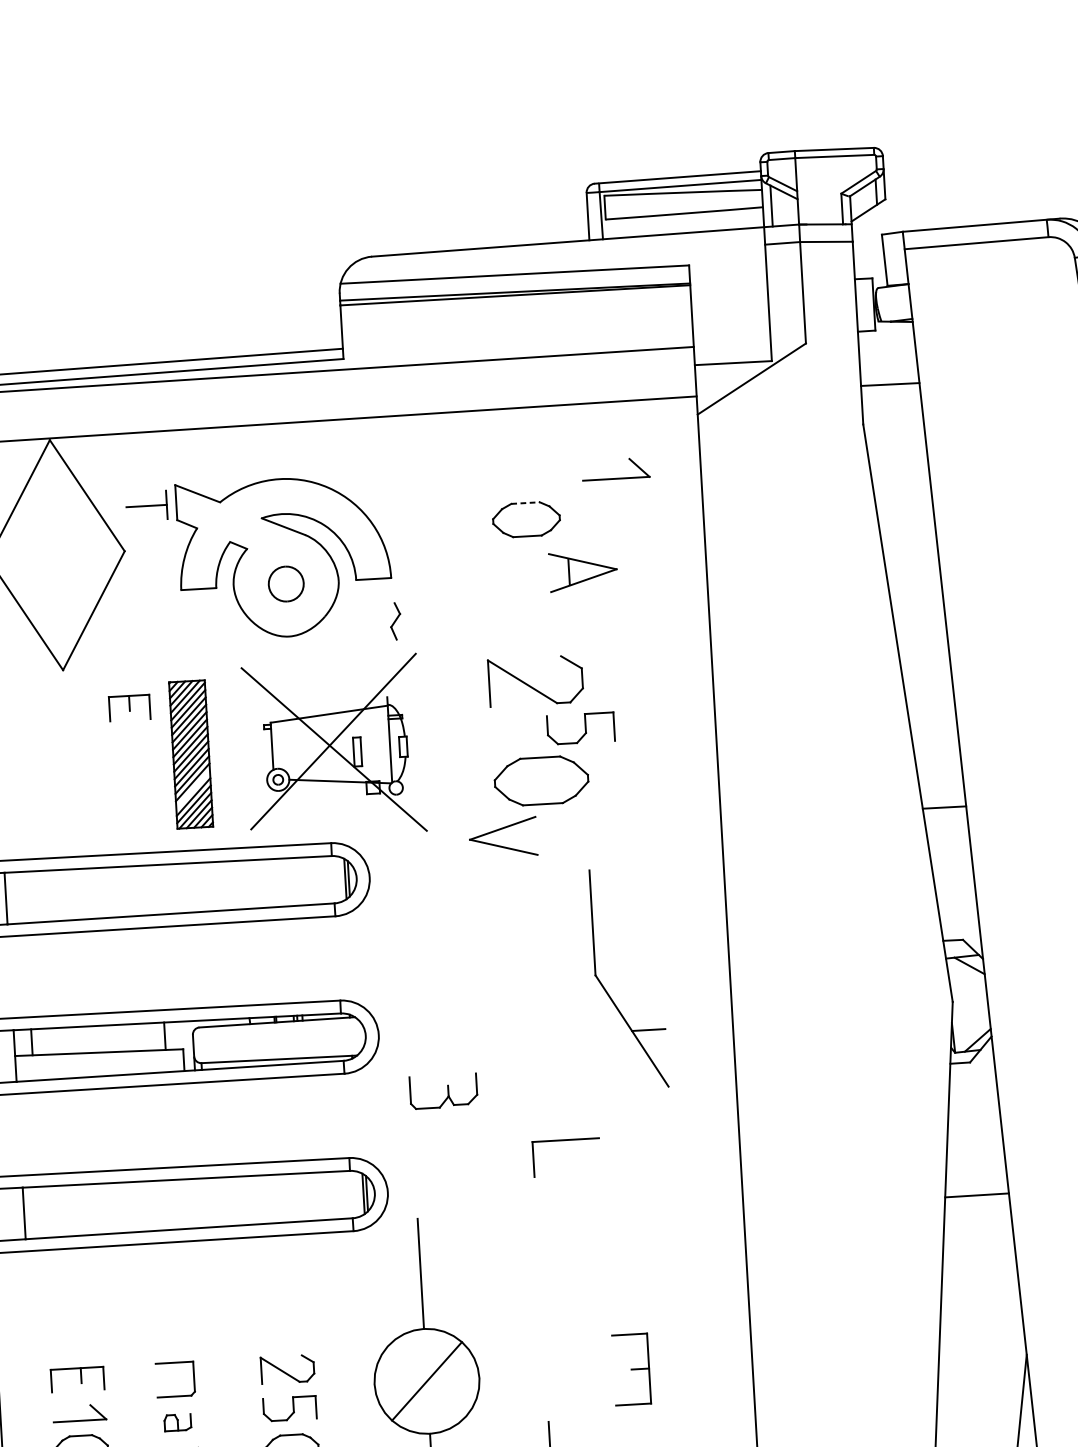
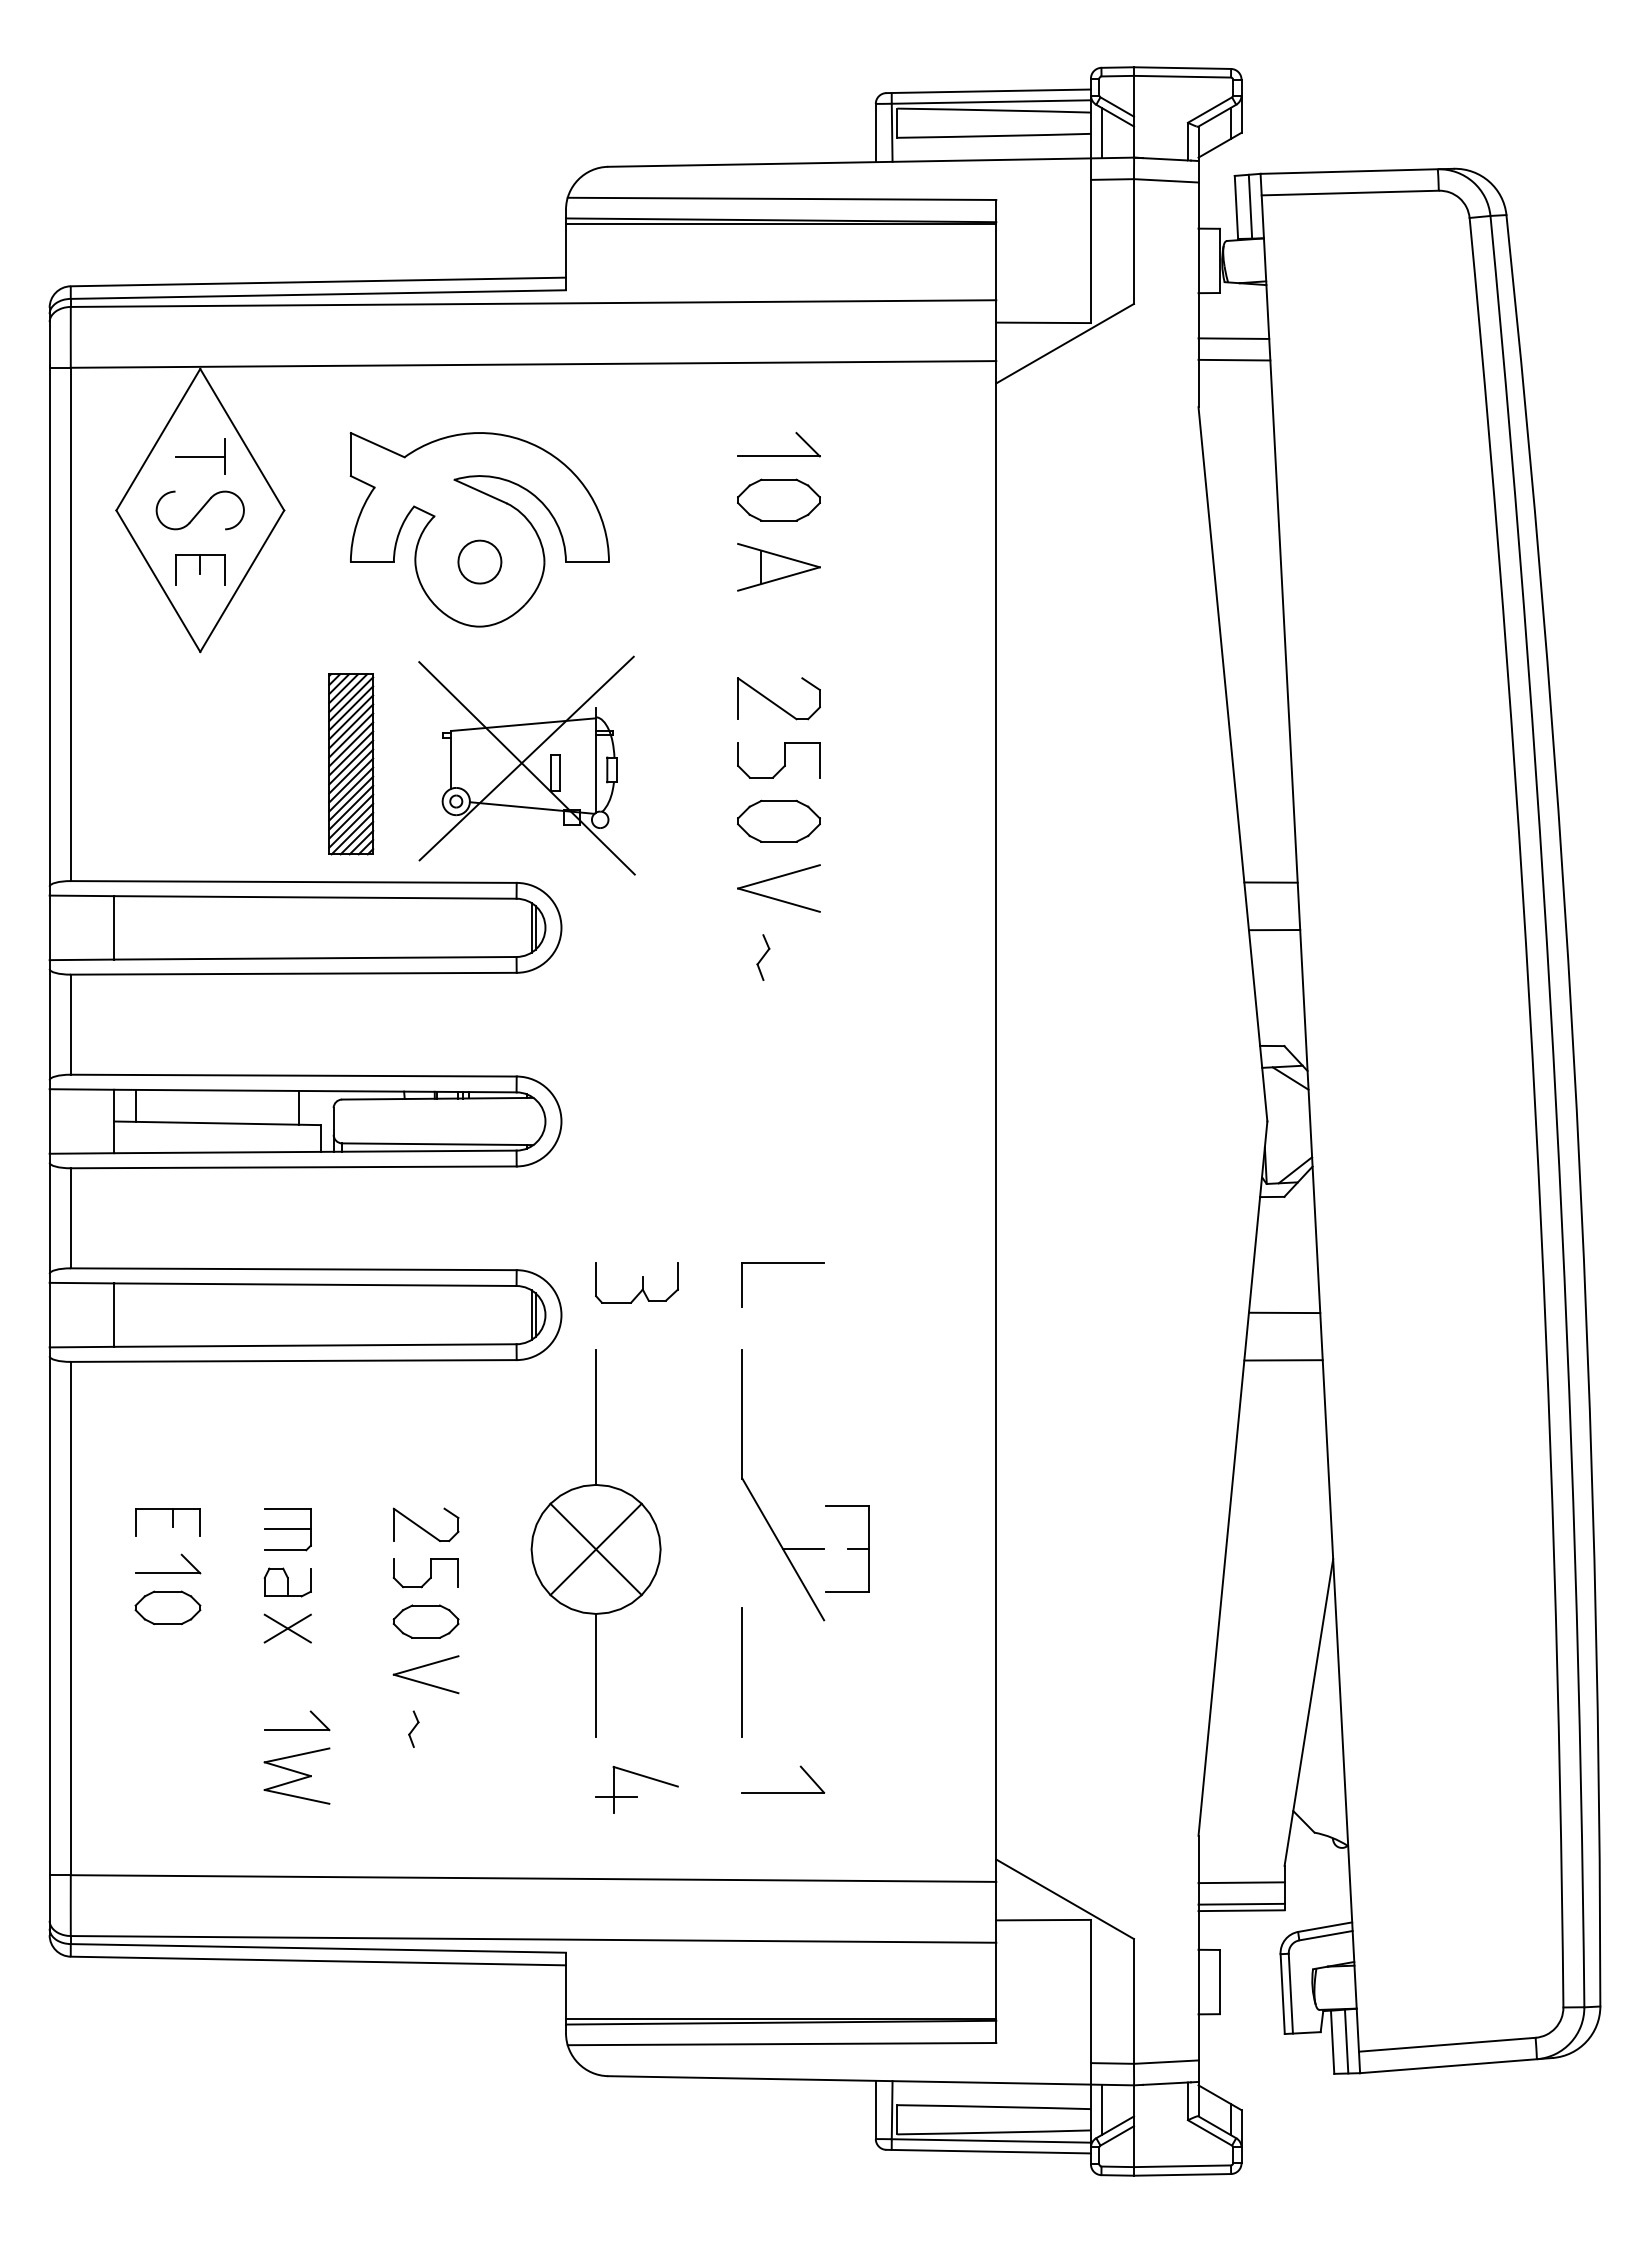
line: (896, 258) -> (1250, 206), added
line: (888, 366) -> (1233, 338), added
part: (615, 478) -> (778, 455), moved
line: (525, 502) -> (778, 479), dashed -> solid
part: (146, 505) -> (200, 456), moved
part: (55, 555) -> (199, 510), added
part: (582, 571) -> (778, 567), moved
part: (395, 621) -> (763, 957), moved
part: (535, 680) -> (778, 698), size x0.71
part: (129, 707) -> (200, 569), moved
part: (580, 728) -> (778, 760), moved
part: (541, 780) -> (778, 820), size x0.71
line: (193, 789) -> (351, 807), added
part: (499, 830) -> (774, 879), moved
line: (949, 846) -> (1274, 930), added
part: (608, 992) -> (756, 1500), moved
part: (443, 1090) -> (636, 1282), moved
line: (975, 1156) -> (1284, 1312), added
line: (175, 1378) -> (287, 1528), added
line: (426, 1381) -> (595, 1549), added
part: (177, 1422) -> (287, 1582), size x1.43

